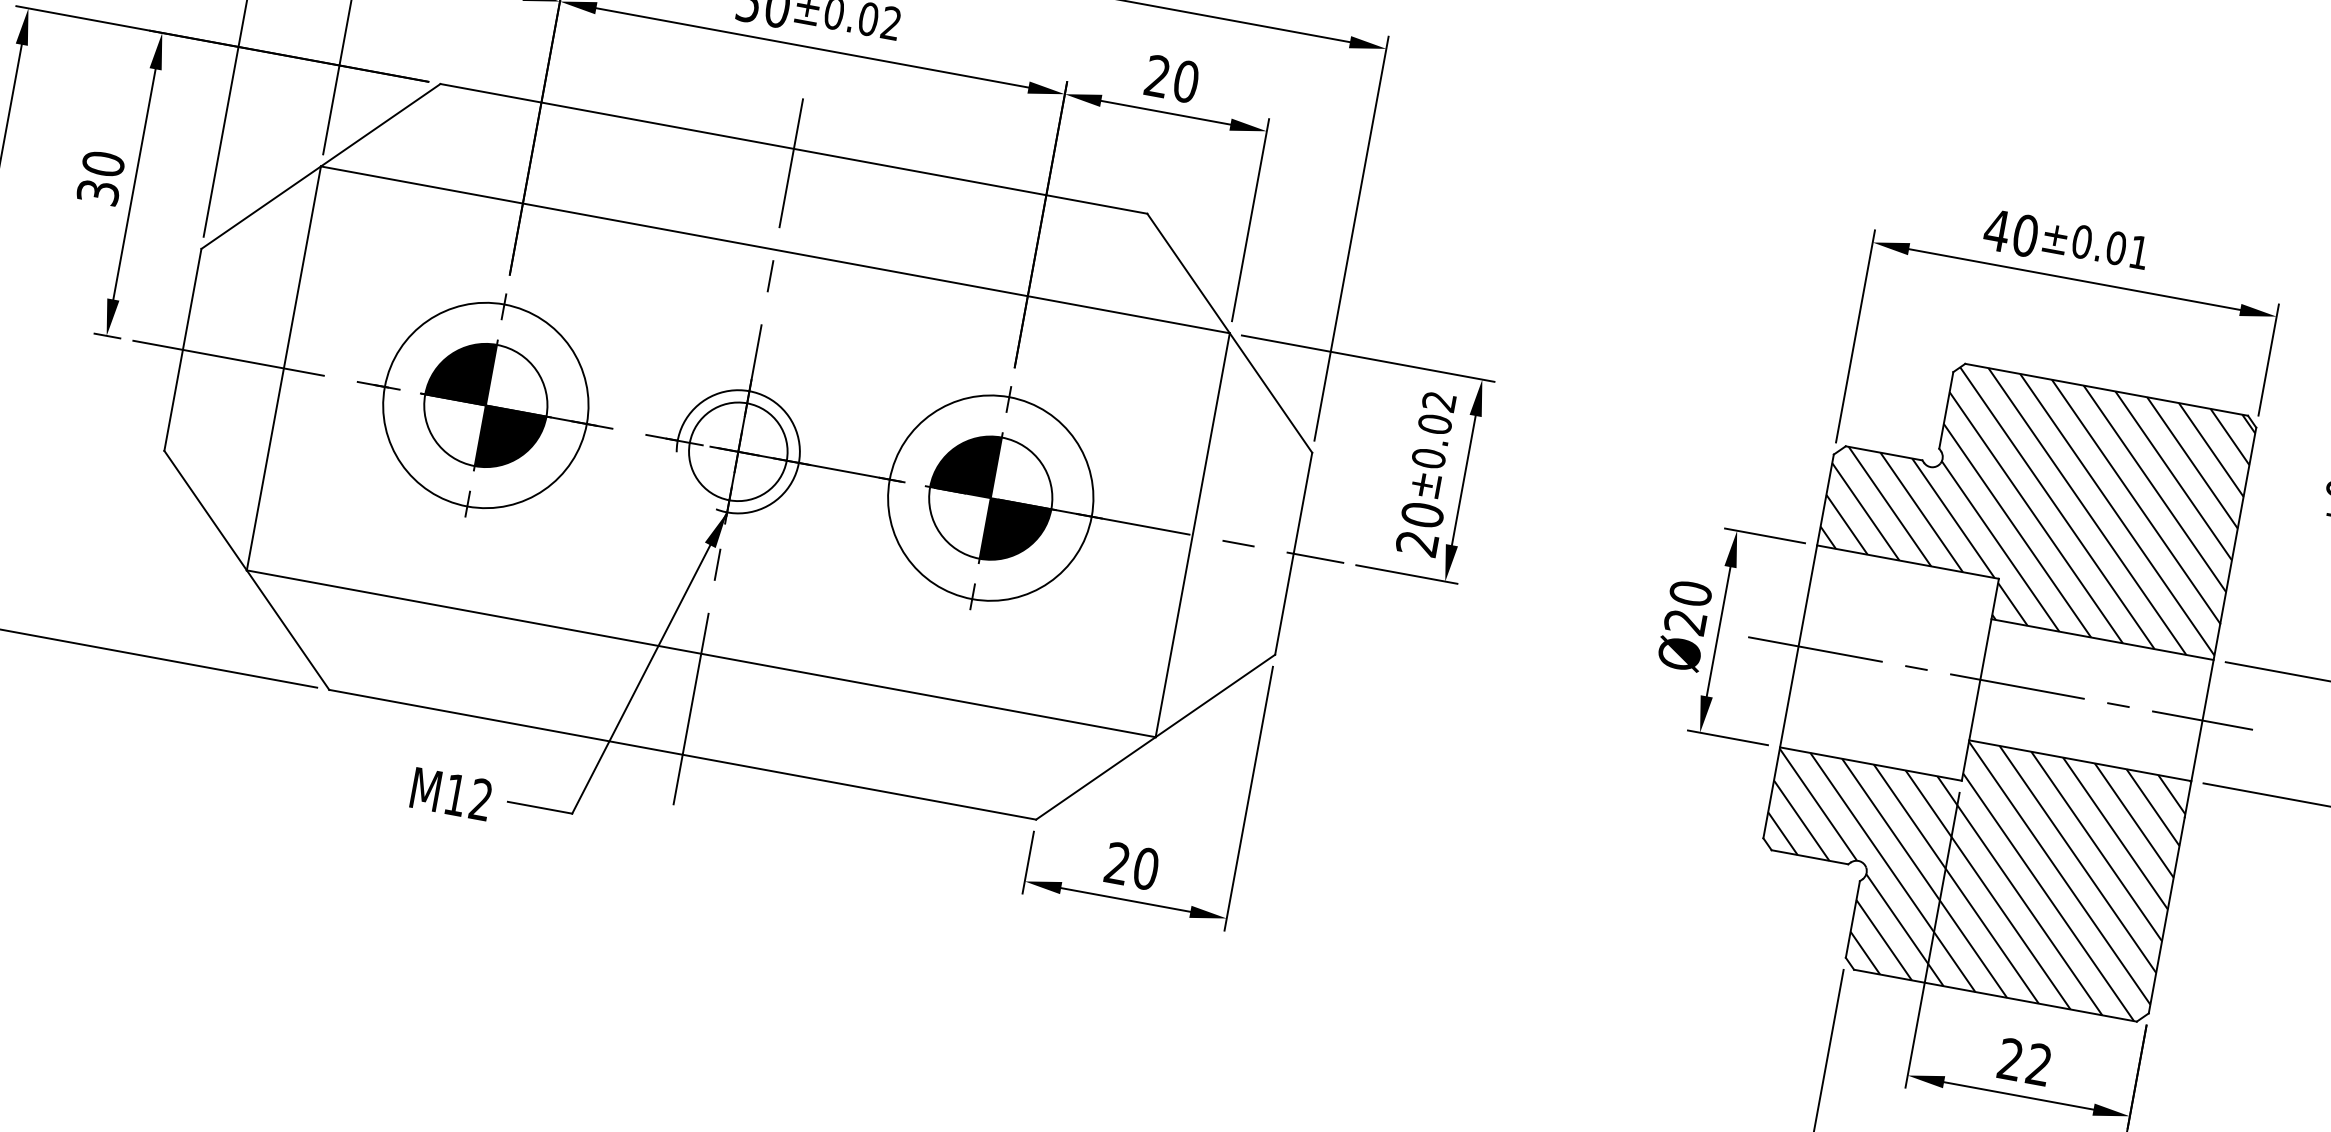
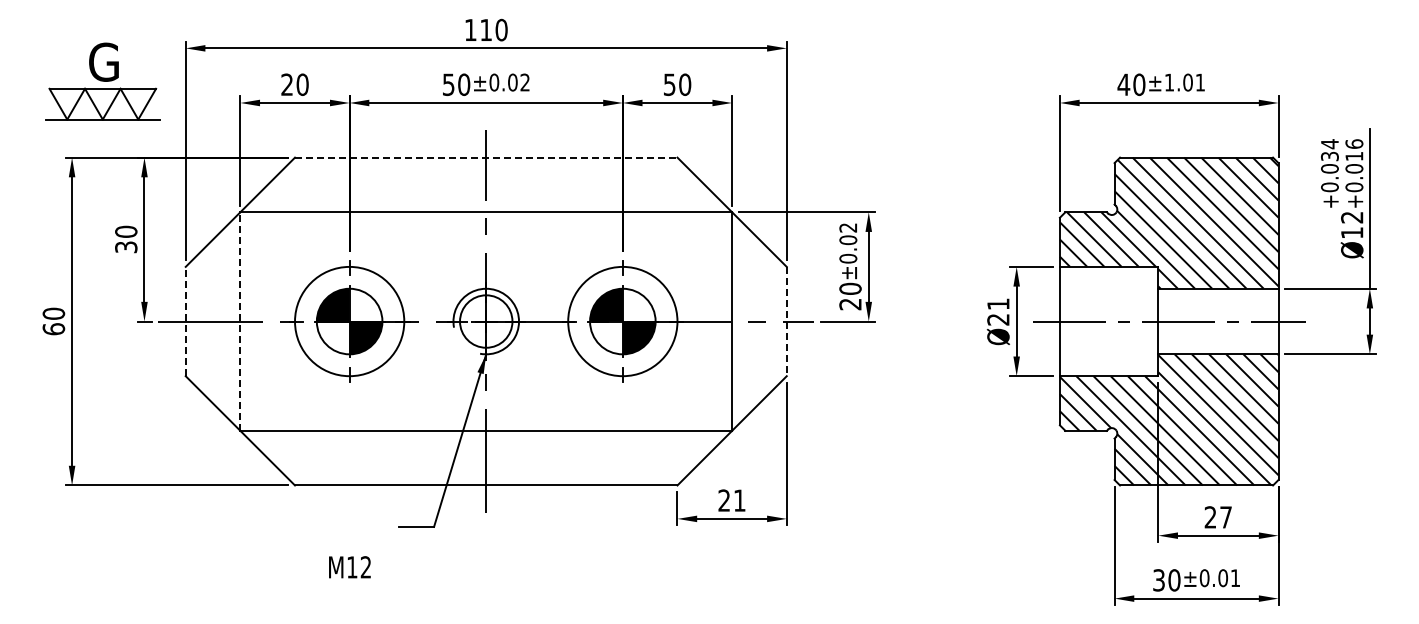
text: (1157, 75) -> (669, 84), 20 -> 50
line: (794, 148) -> (486, 157), solid -> dashed
text: (2082, 241) -> (1169, 82), ±0.01 -> ±1.01
line: (182, 349) -> (185, 321), solid -> dashed
line: (284, 368) -> (240, 321), solid -> dashed
line: (1293, 553) -> (786, 321), solid -> dashed
text: (1690, 594) -> (998, 304), Ø20 -> Ø21
text: (450, 794) -> (349, 567), moved
text: (1145, 868) -> (739, 500), 20 -> 21
text: (2038, 1064) -> (1225, 517), 22 -> 27

